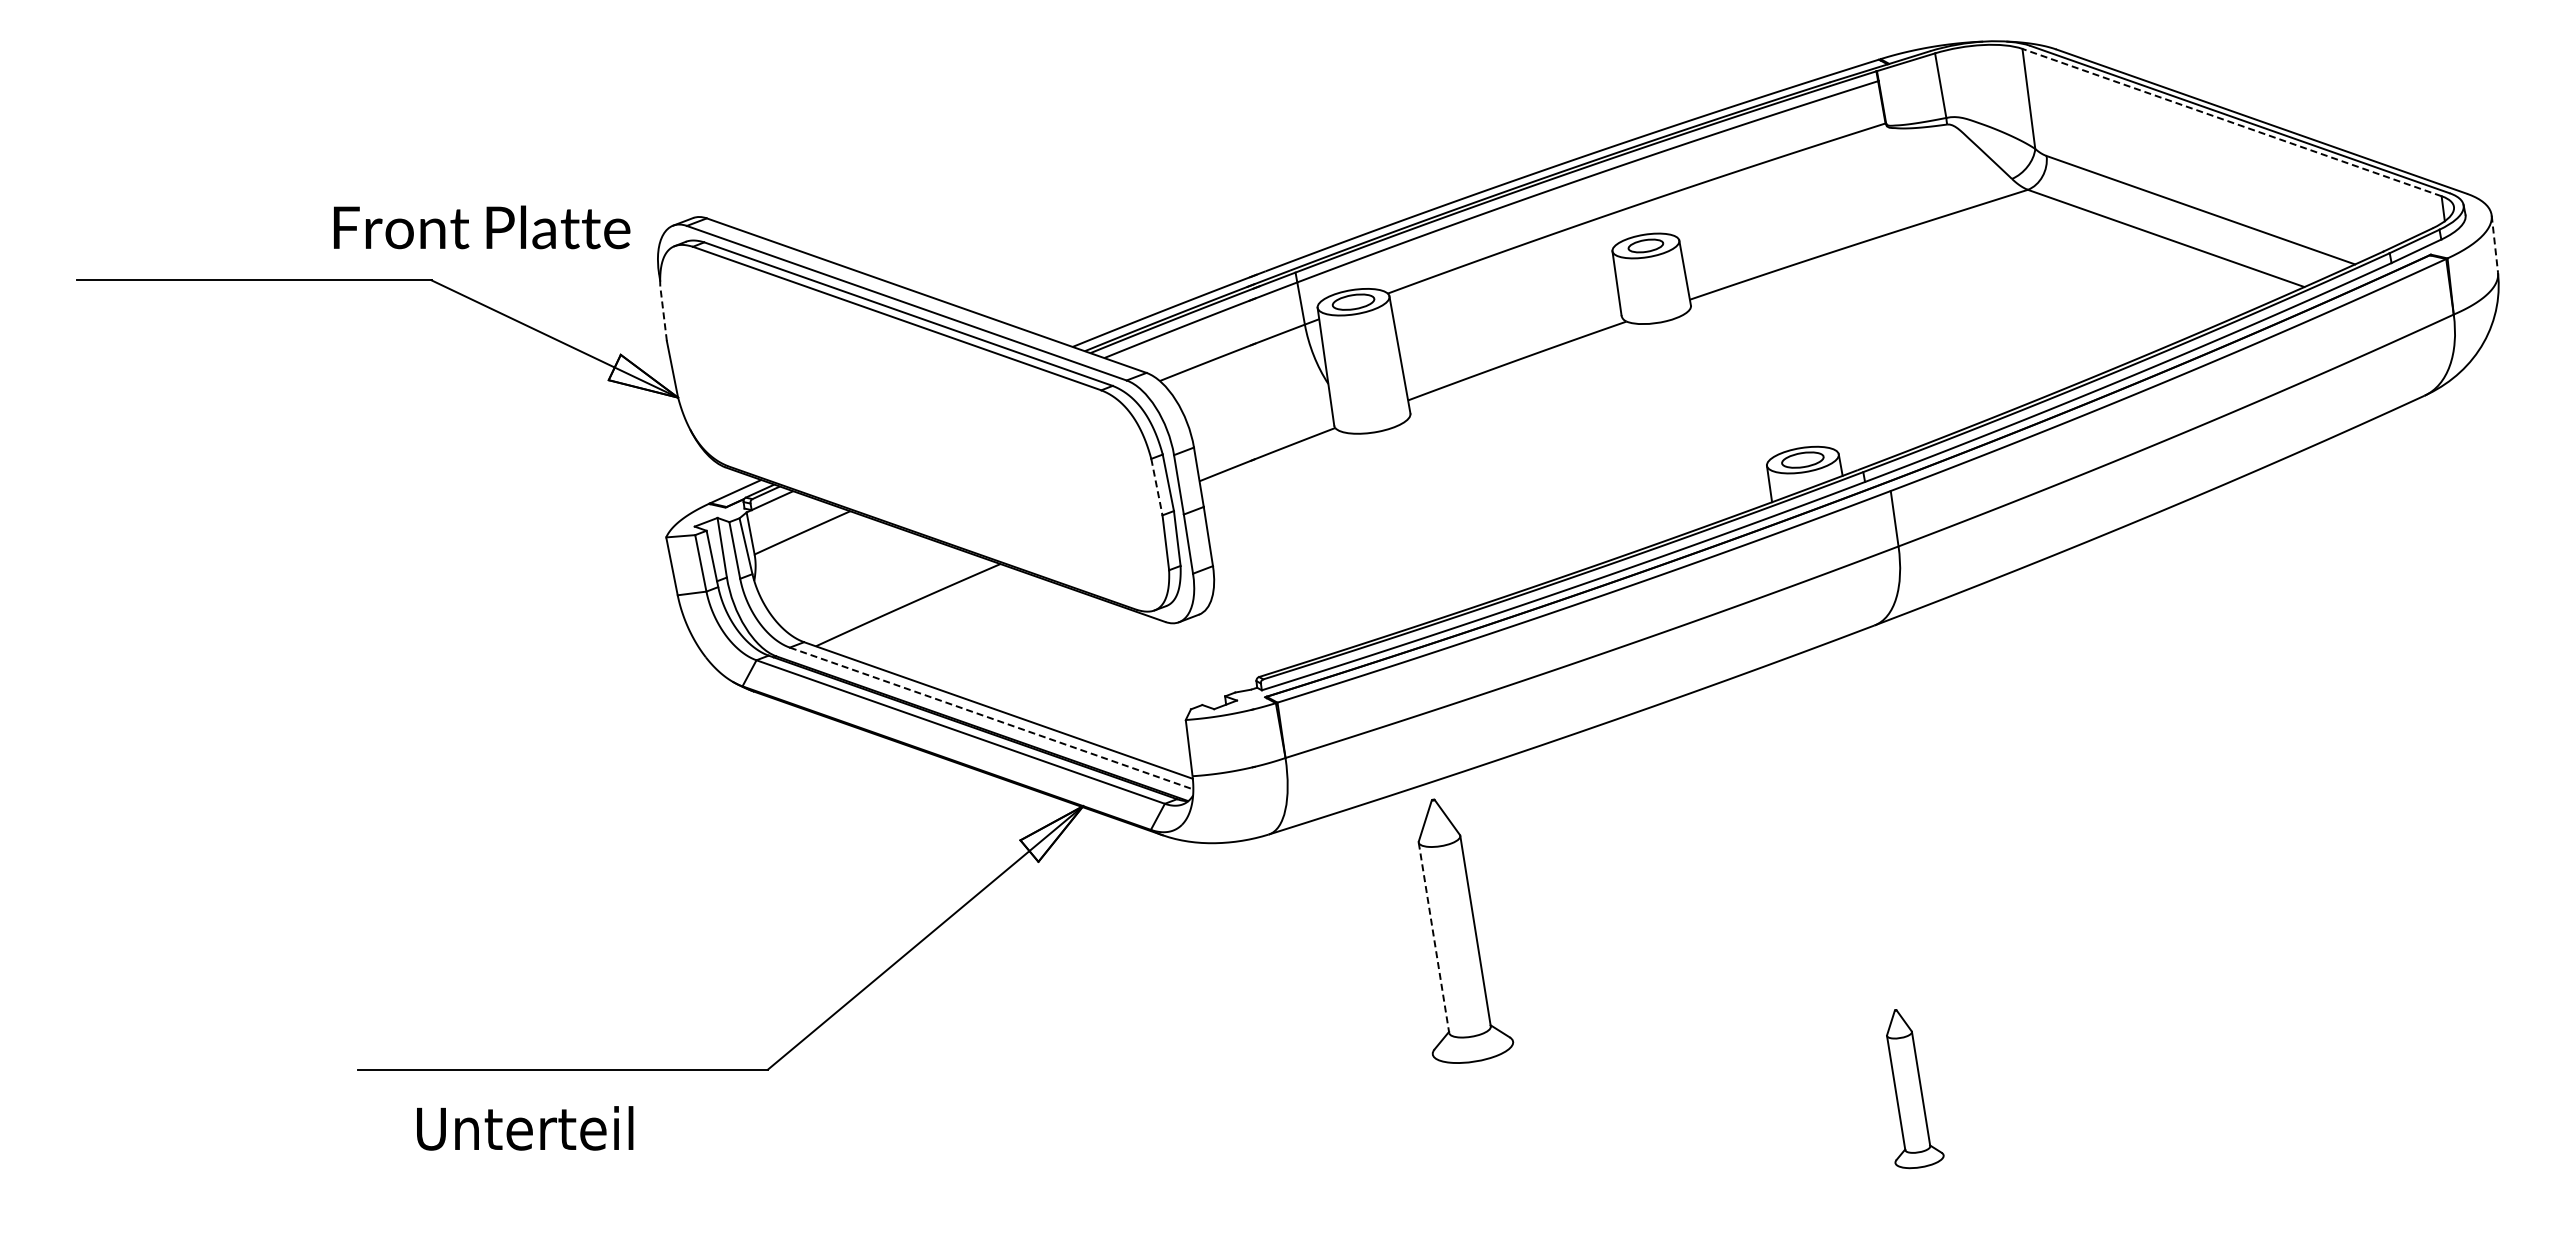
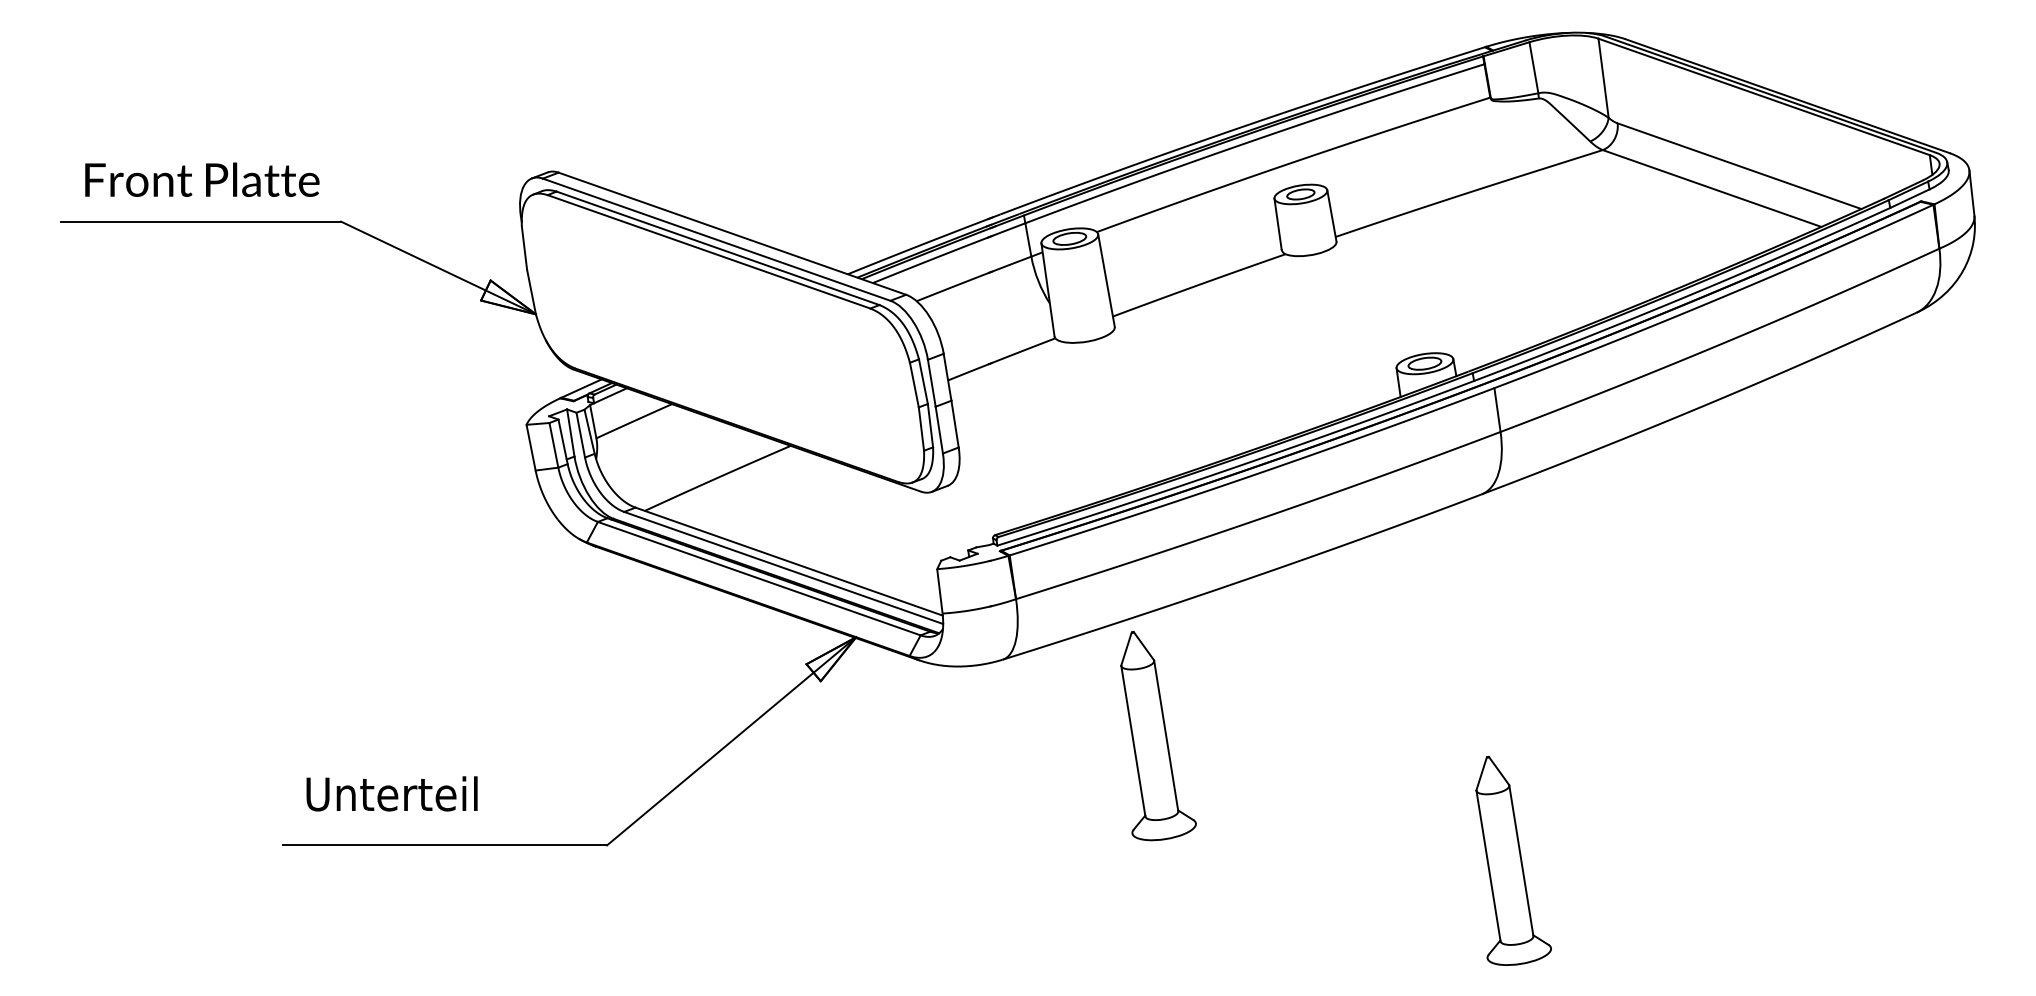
line: (2231, 122) -> (1763, 96), dashed -> solid
text: (482, 227) -> (202, 179), moved
line: (2494, 244) -> (1971, 193), dashed -> solid
line: (663, 313) -> (524, 247), dashed -> solid
line: (1156, 487) -> (914, 385), dashed -> solid
line: (991, 718) -> (783, 567), dashed -> solid
line: (1434, 938) -> (1133, 741), dashed -> solid
part: (1915, 1088) -> (1513, 860), size x1.67
text: (525, 1128) -> (392, 794), moved

